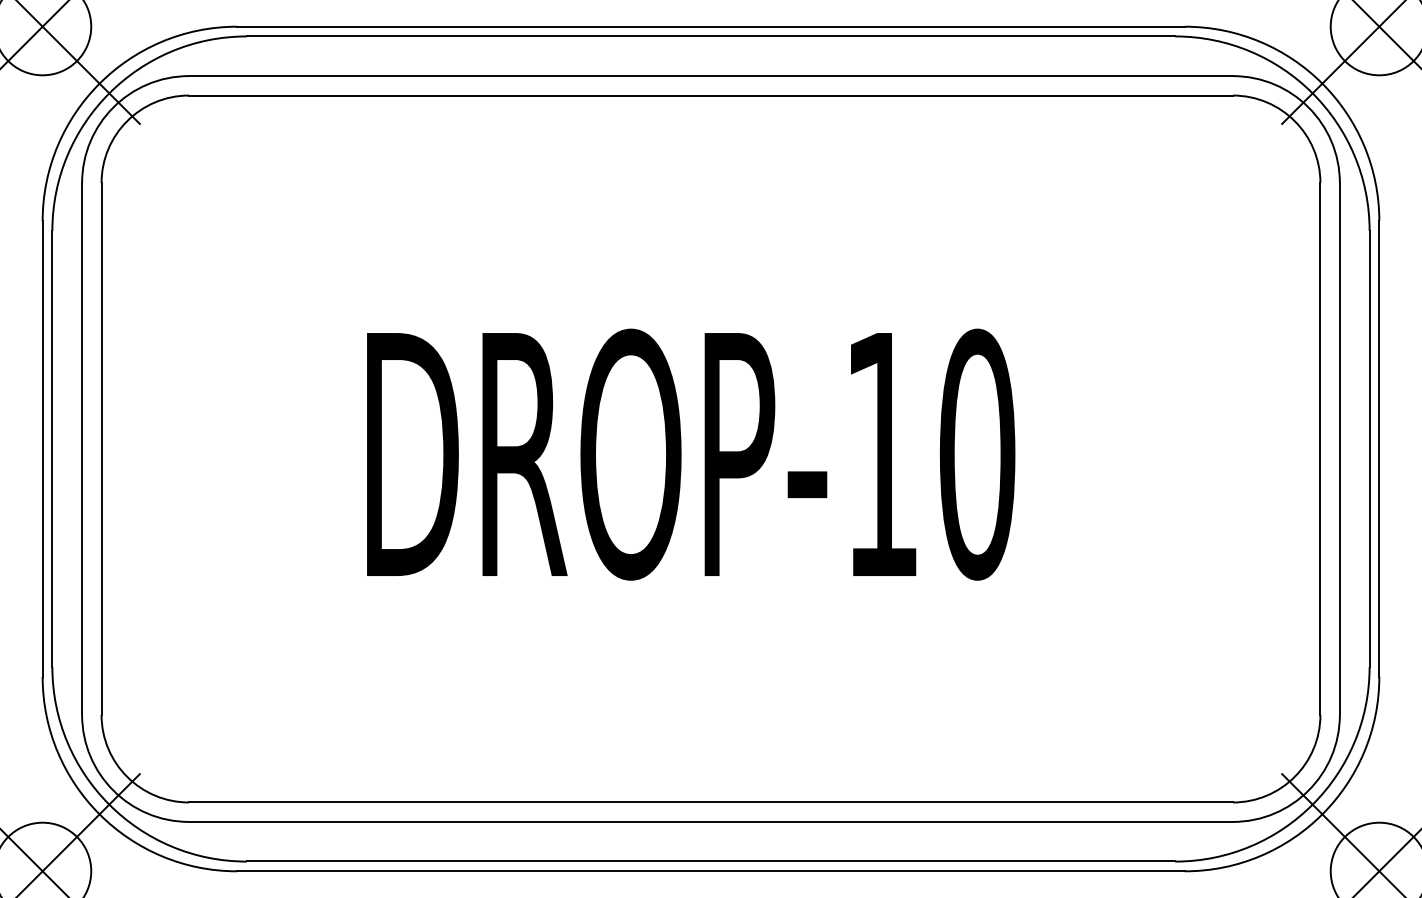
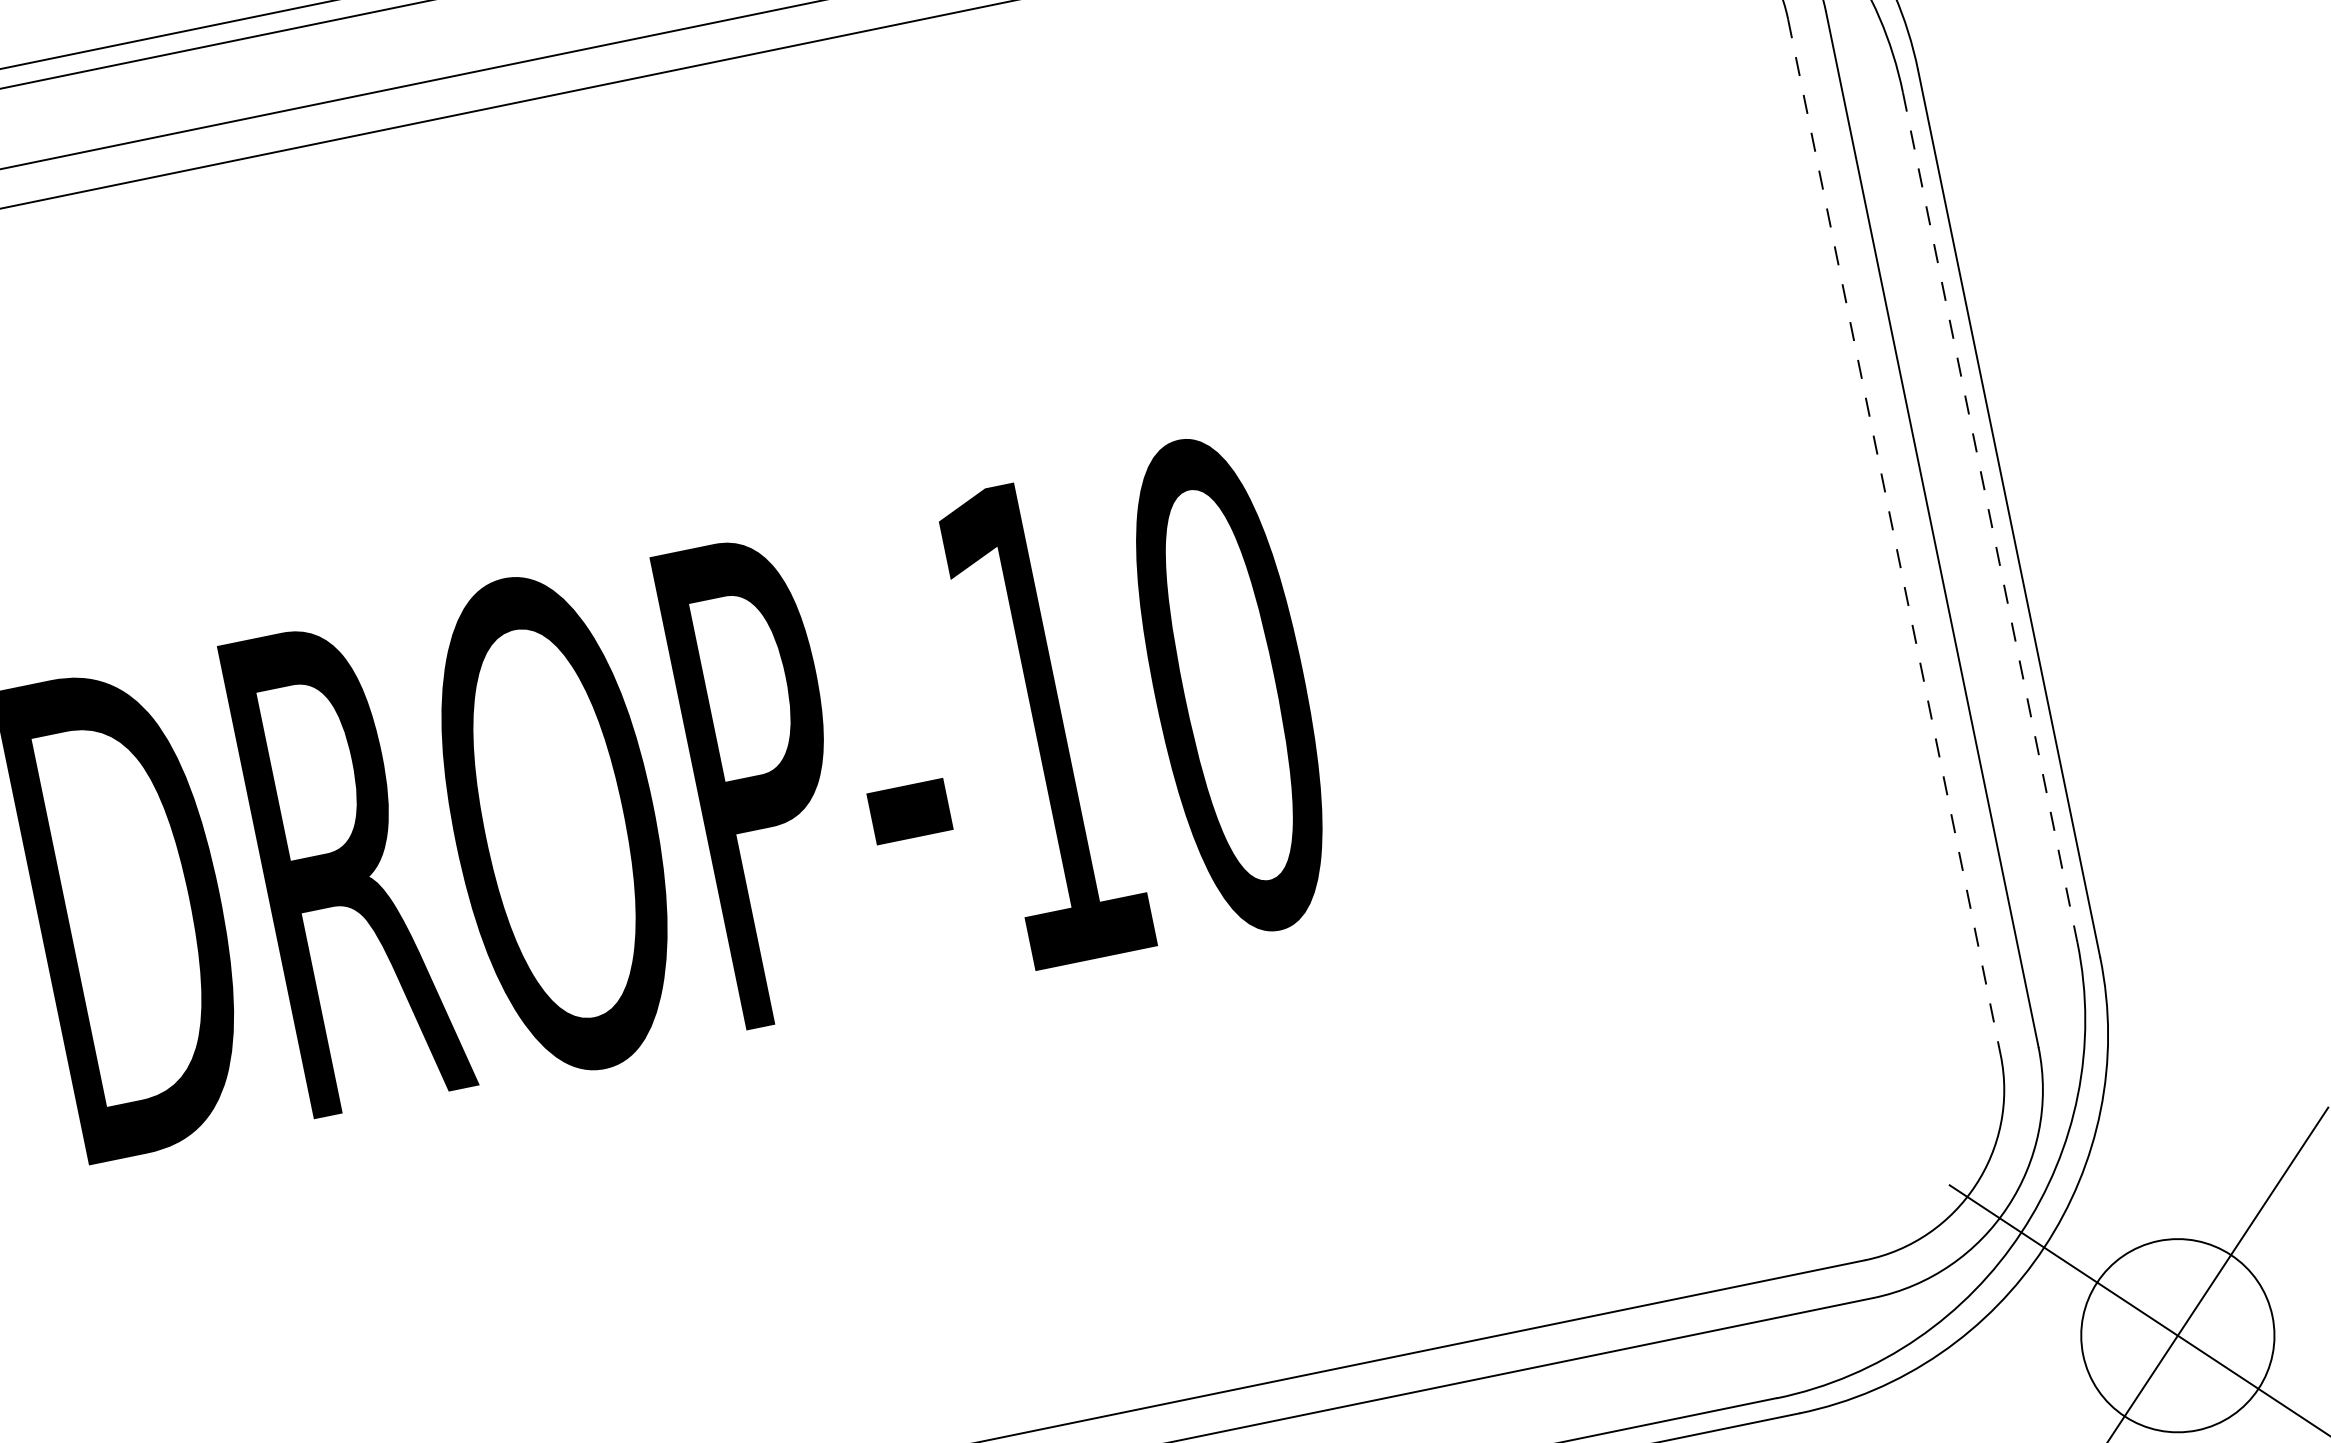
line: (1320, 449) -> (1894, 537), solid -> dashed
line: (1369, 449) -> (1990, 518), solid -> dashed

